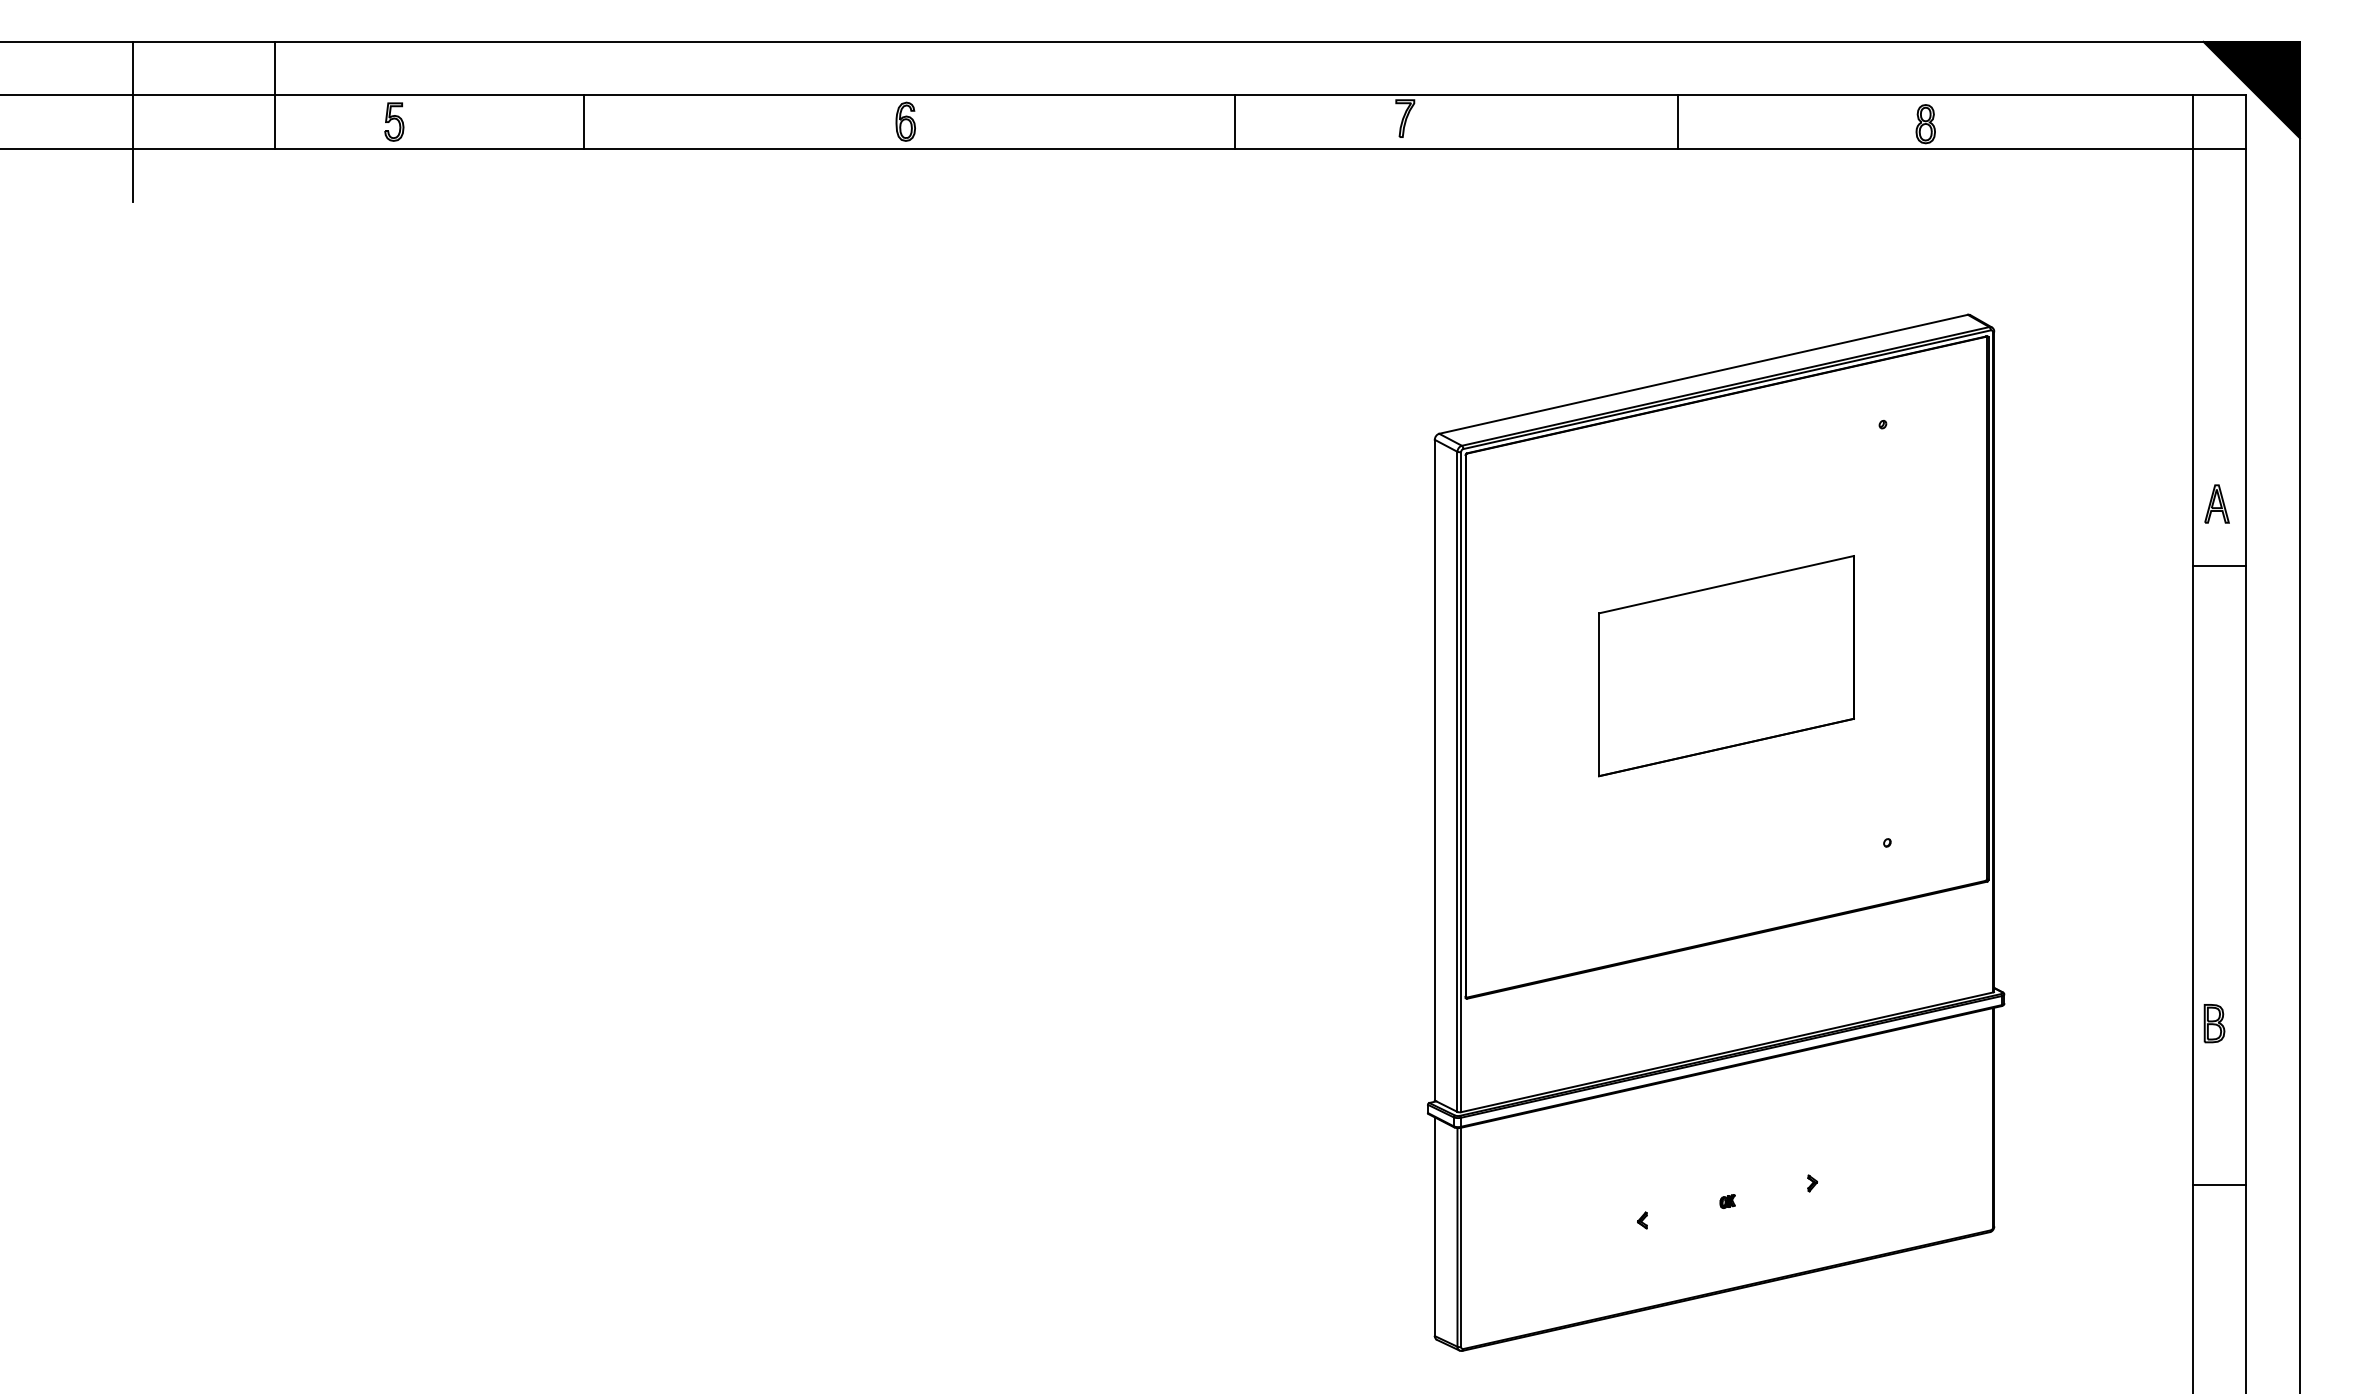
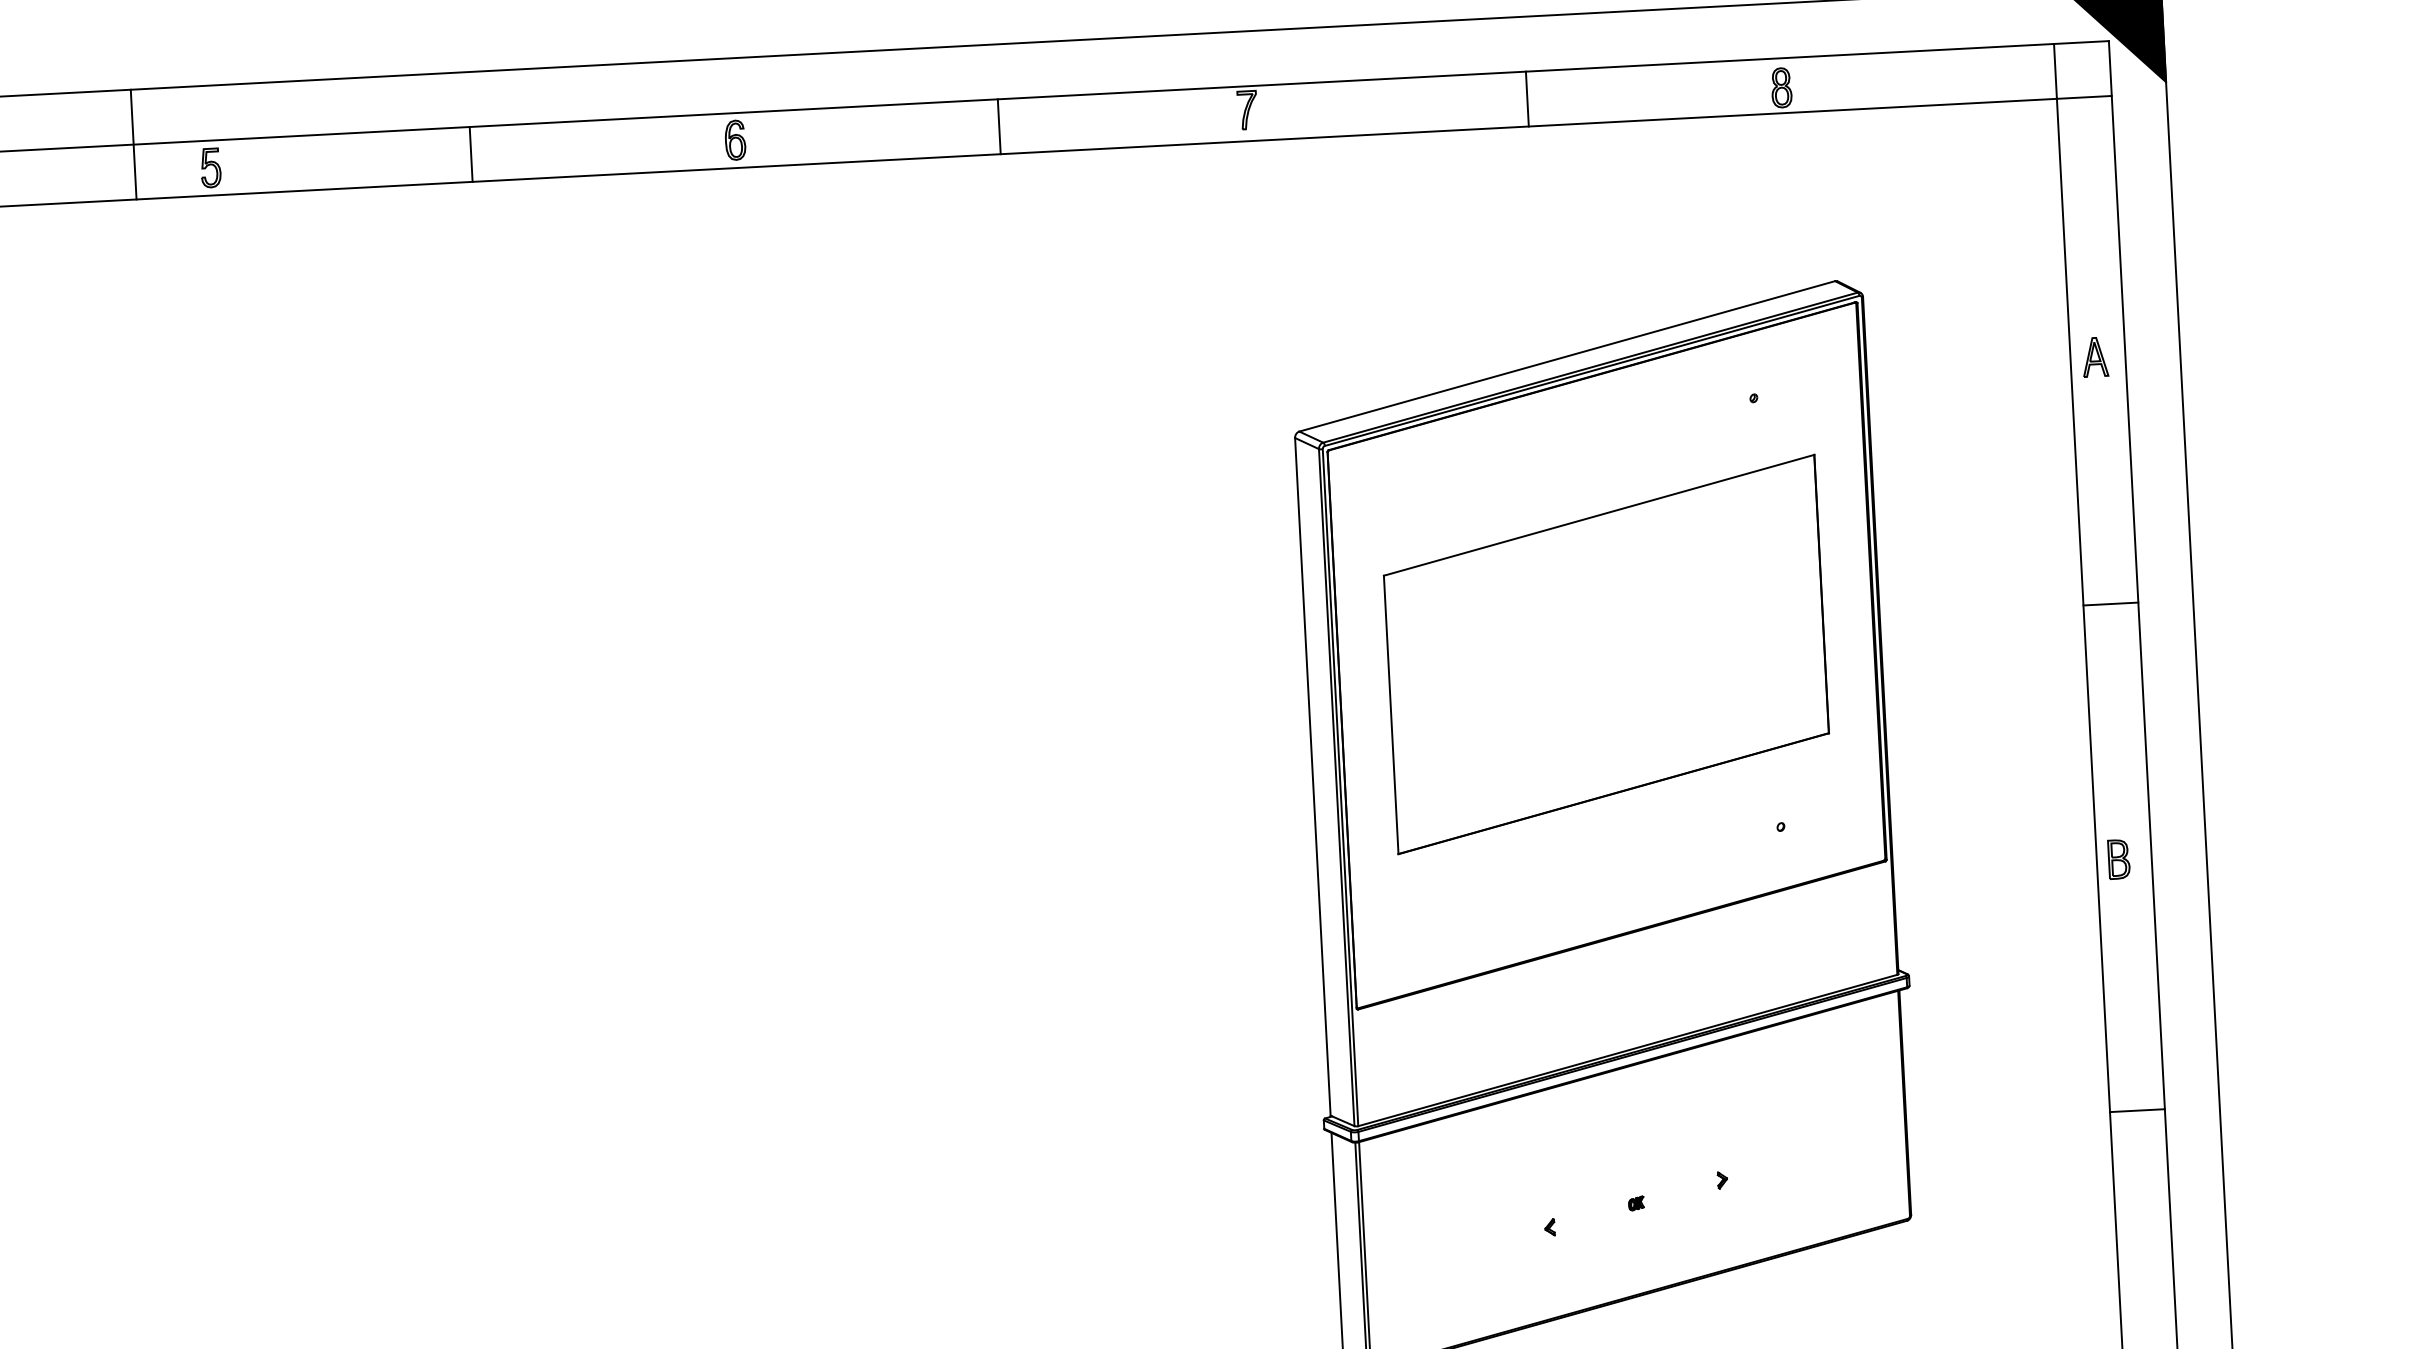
line: (275, 94) -> (133, 143), moved
line: (584, 121) -> (471, 153), moved
line: (1235, 121) -> (999, 126), moved
part: (2216, 503) -> (2094, 356), moved
line: (2219, 565) -> (2110, 603), moved
part: (1726, 665) -> (1606, 653), size x1.67
part: (2214, 1023) -> (2119, 859), moved
line: (2219, 1184) -> (2137, 1110), moved

